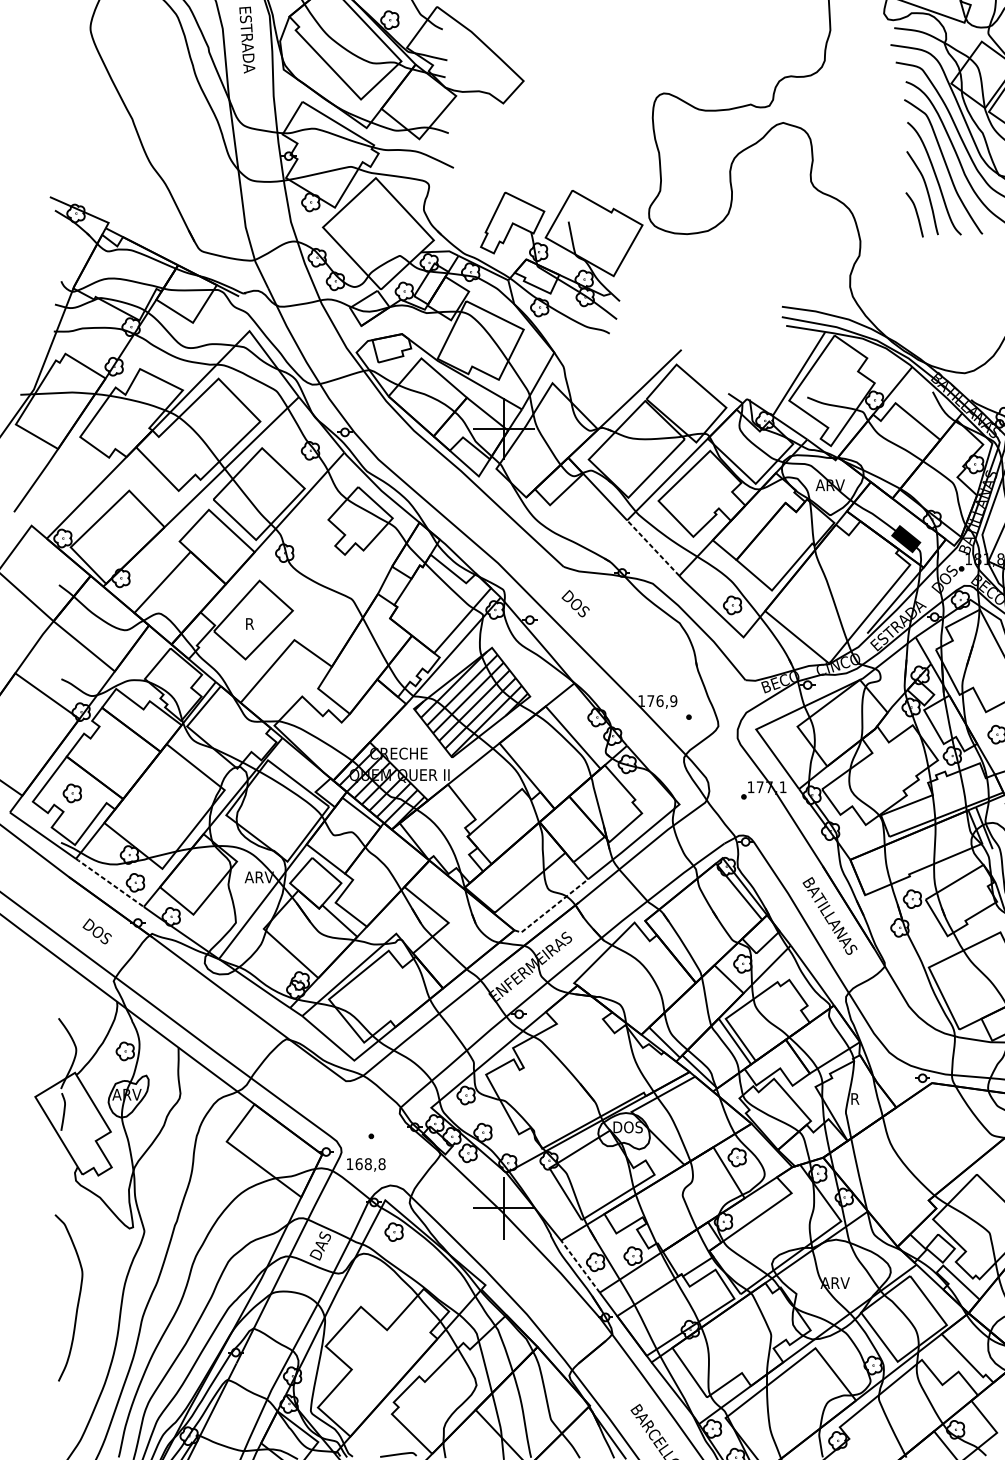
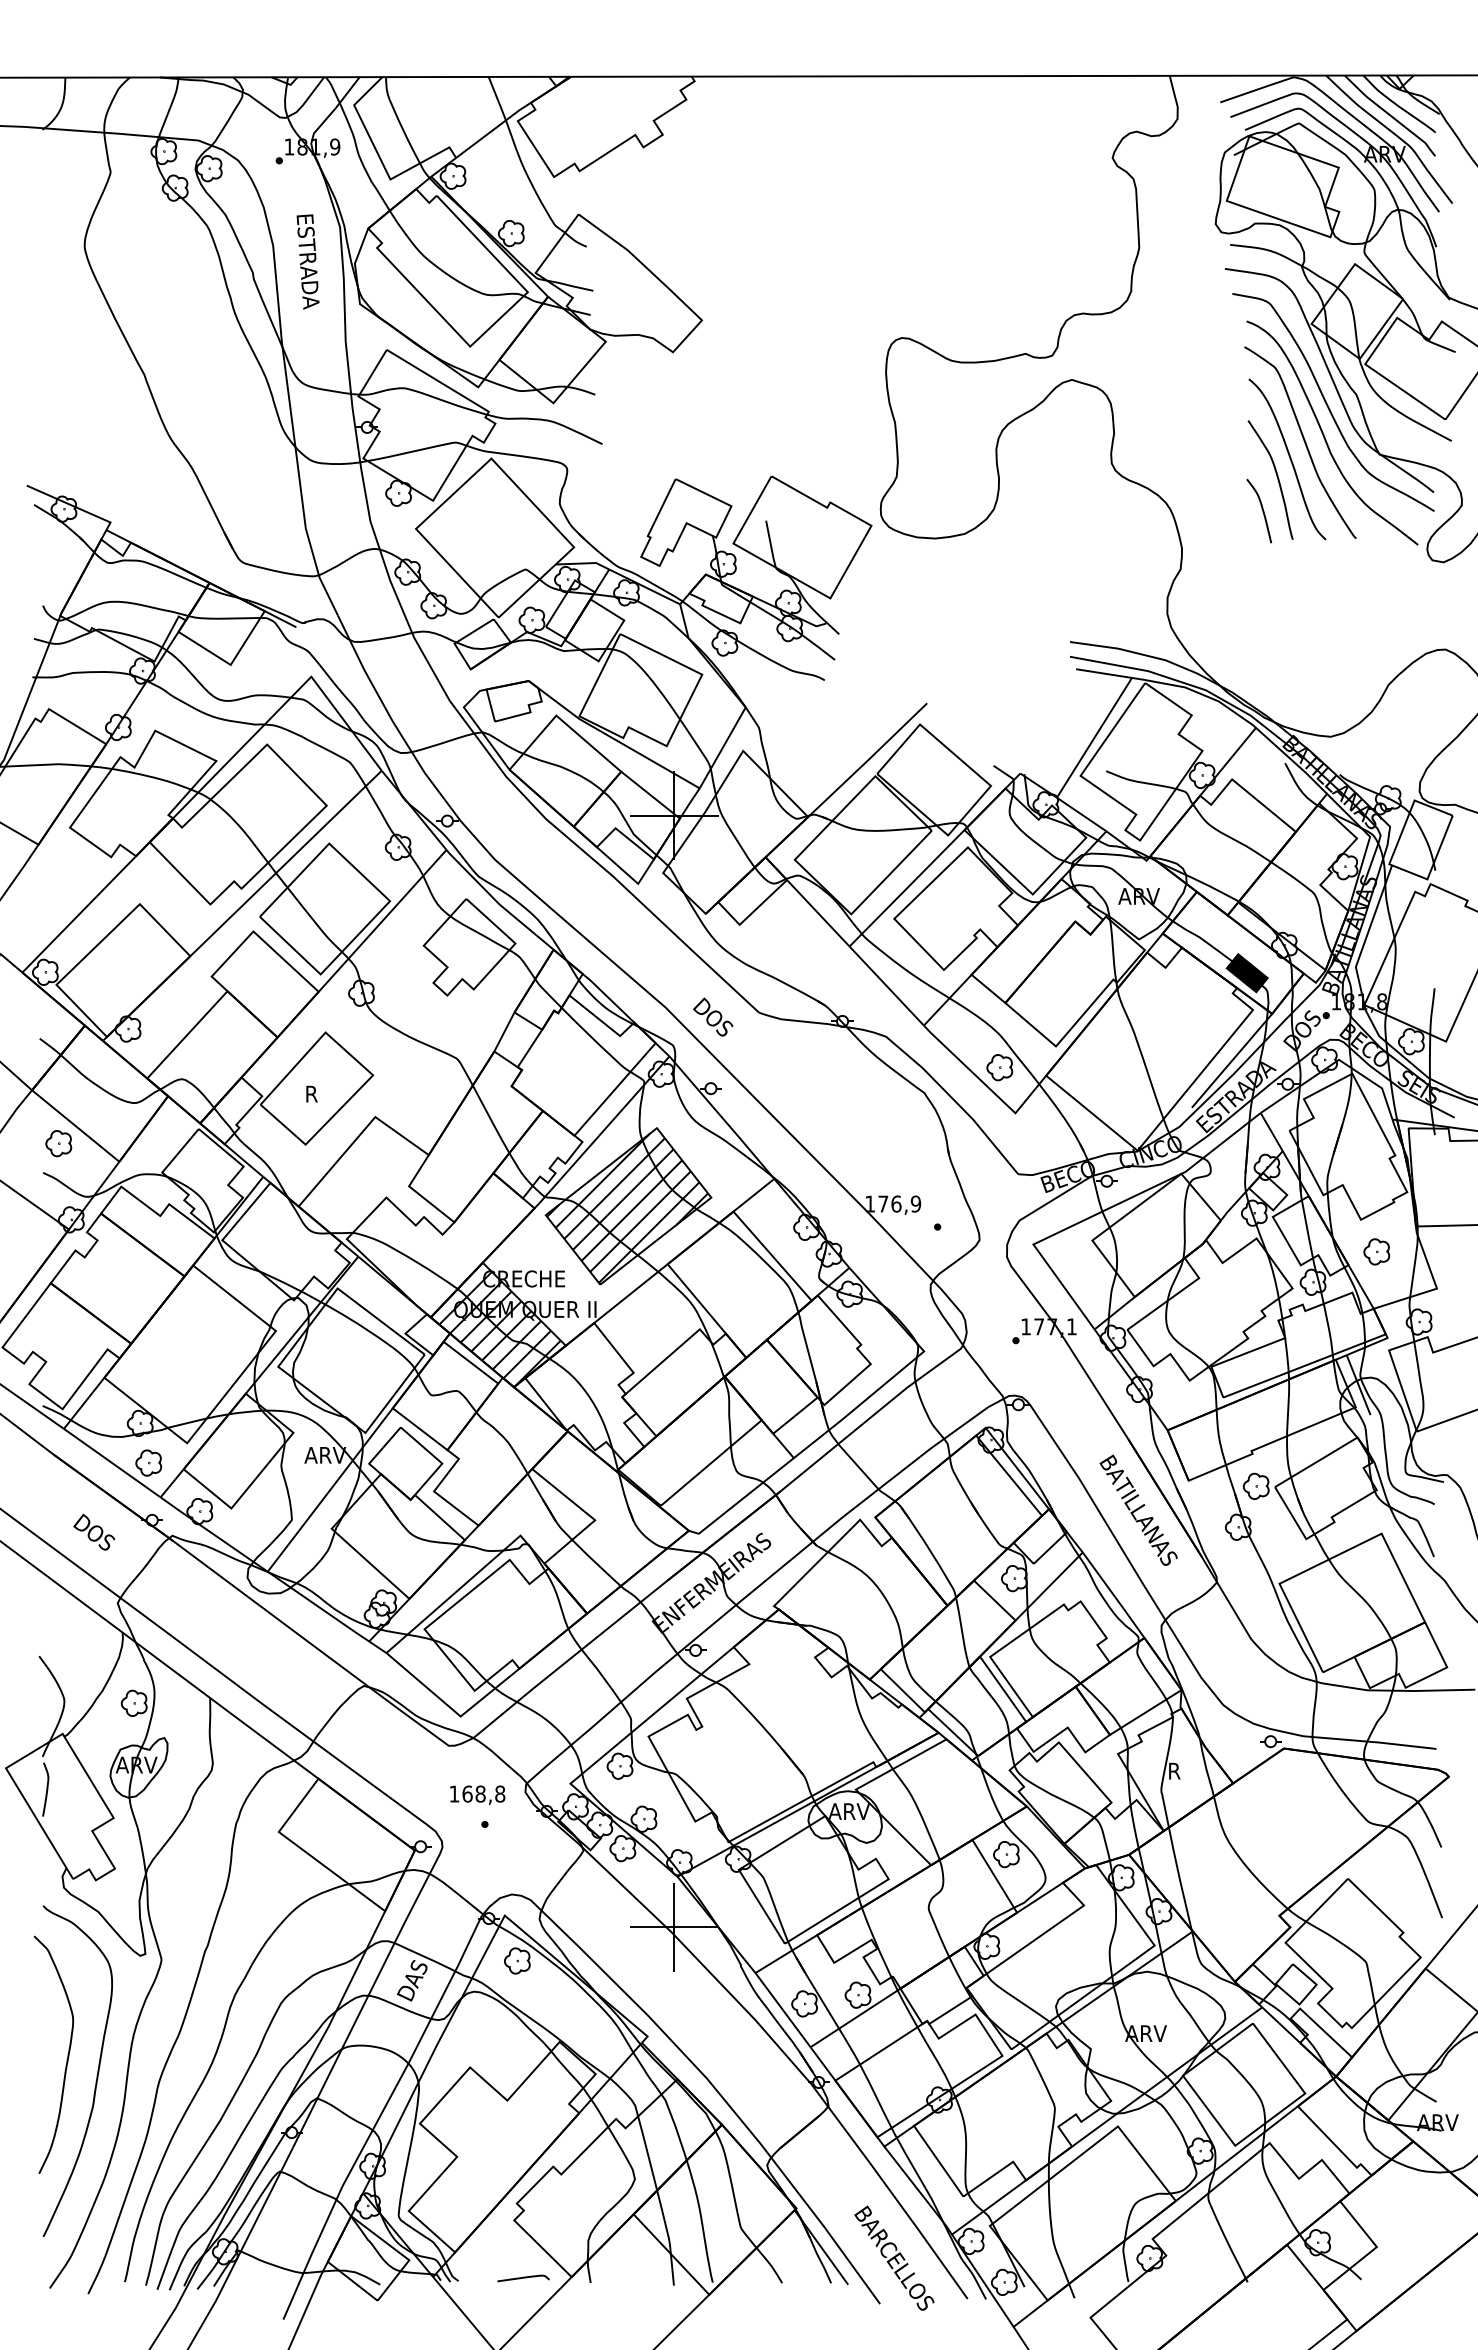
line: (653, 547) -> (886, 985), dashed -> solid
text: (575, 603) -> (713, 1016), moved
part: (72, 793) -> (58, 1143), moved
line: (109, 882) -> (111, 1462), dashed -> solid
line: (551, 908) -> (741, 1499), dashed -> solid
text: (627, 1127) -> (850, 1811), DOS -> ARV
text: (366, 1164) -> (477, 1794), moved
line: (580, 1266) -> (782, 2009), dashed -> solid
curve: (98, 1312) -> (96, 2075), added

